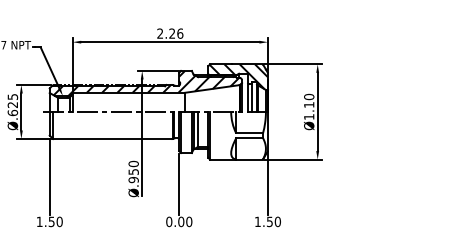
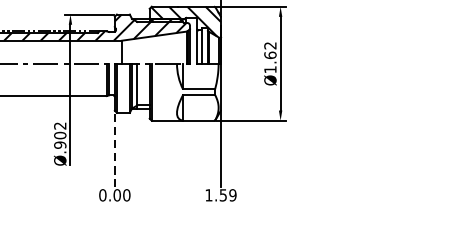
text: (309, 100) -> (270, 49), Ø1.10 -> Ø1.62
text: (133, 167) -> (60, 130), Ø.950 -> Ø.902
line: (179, 184) -> (115, 150), solid -> dashed
text: (277, 222) -> (232, 196), 1.50 -> 1.59

